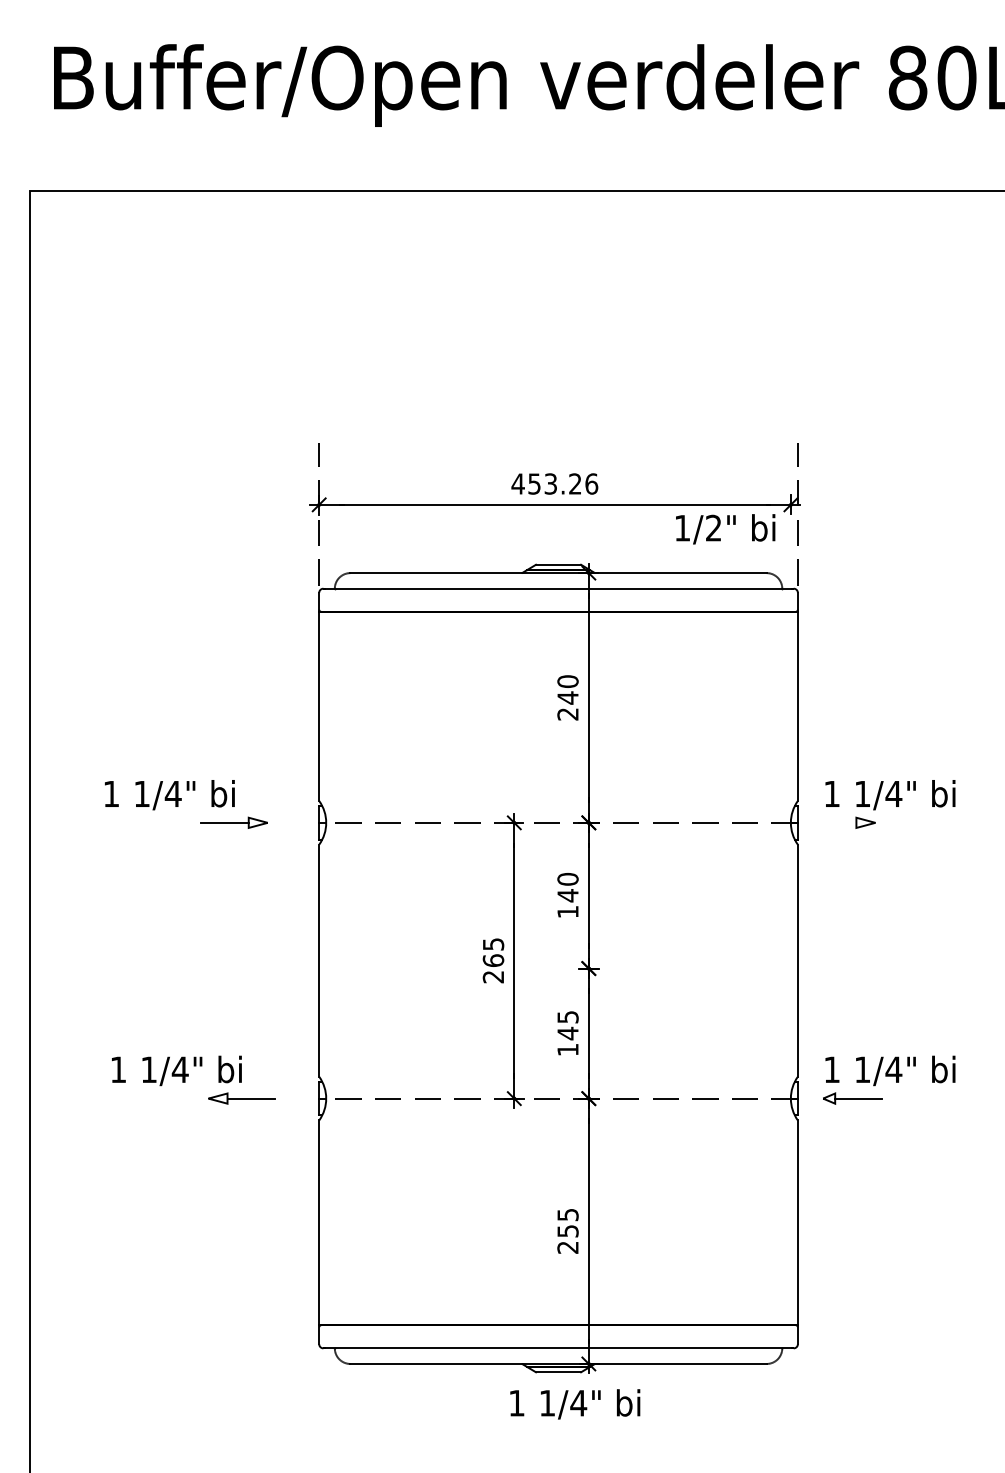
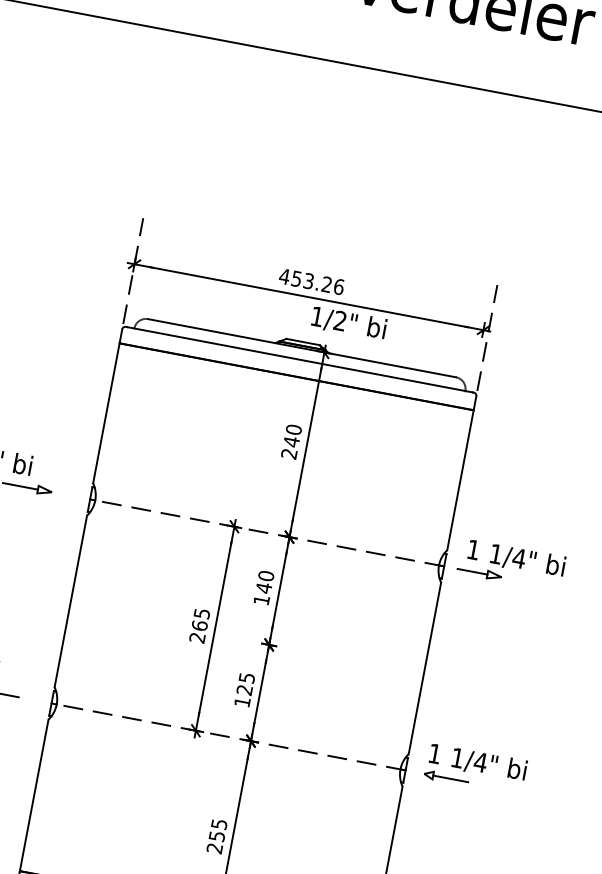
text: (725, 529) -> (348, 323), moved
line: (836, 822) -> (472, 571), added
text: (567, 1033) -> (244, 690), 145 -> 125

